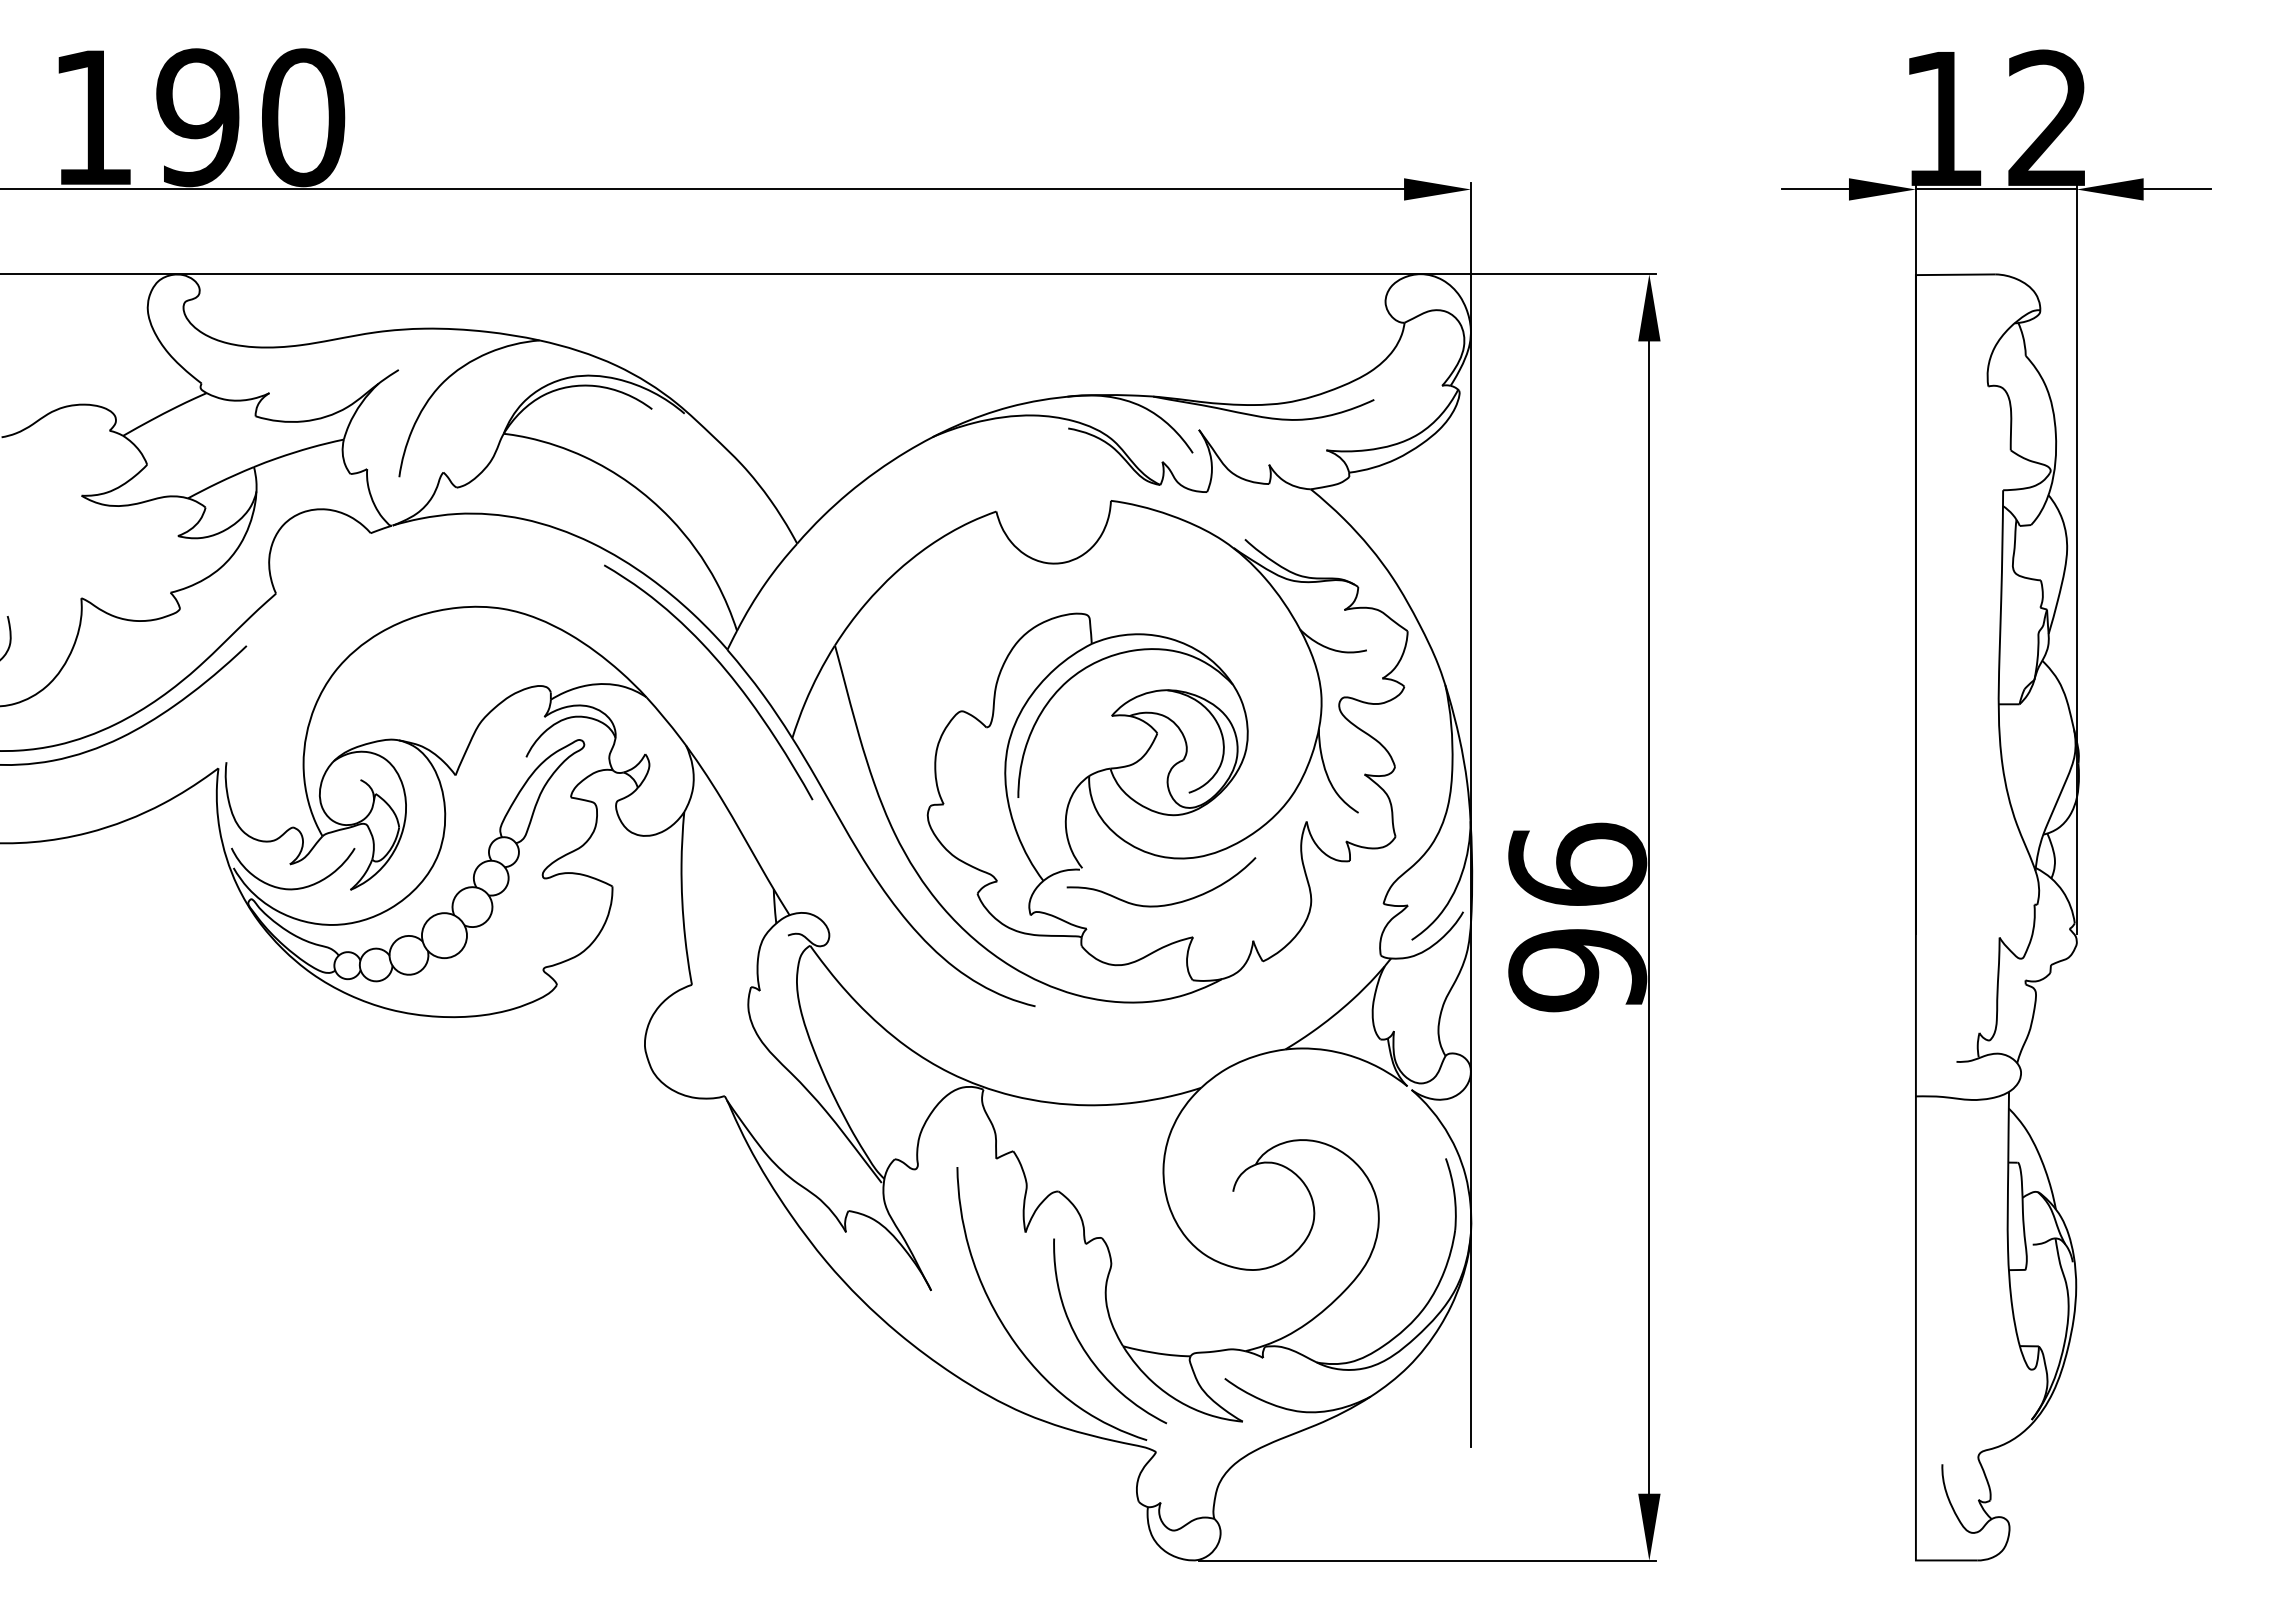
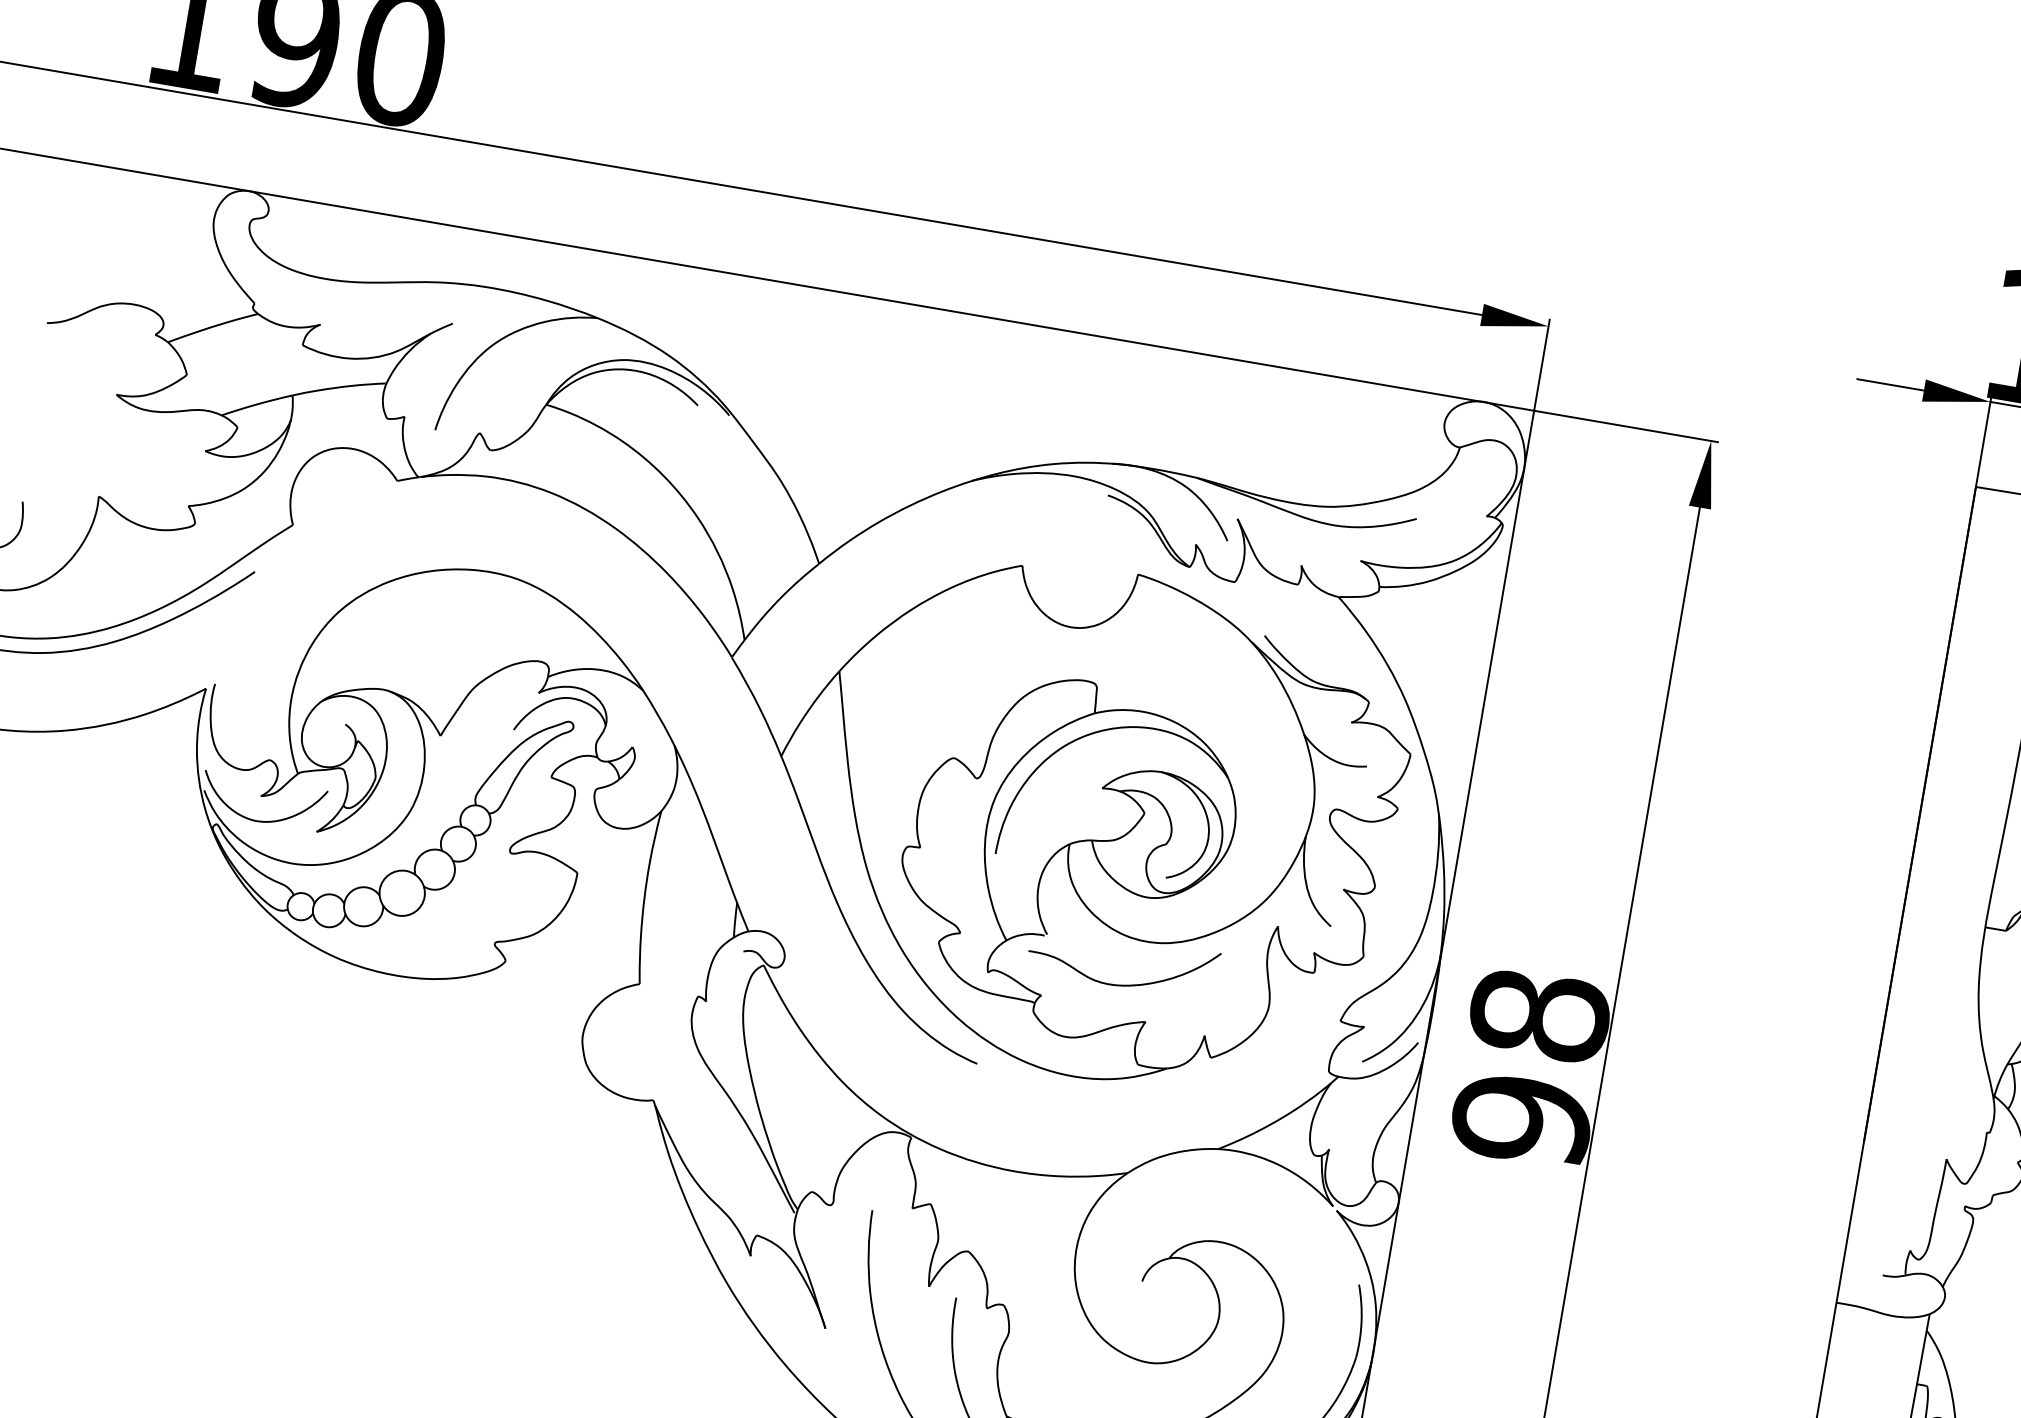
curve: (724, 670) -> (725, 677), removed
text: (1577, 864) -> (1539, 1014), 96 -> 98

